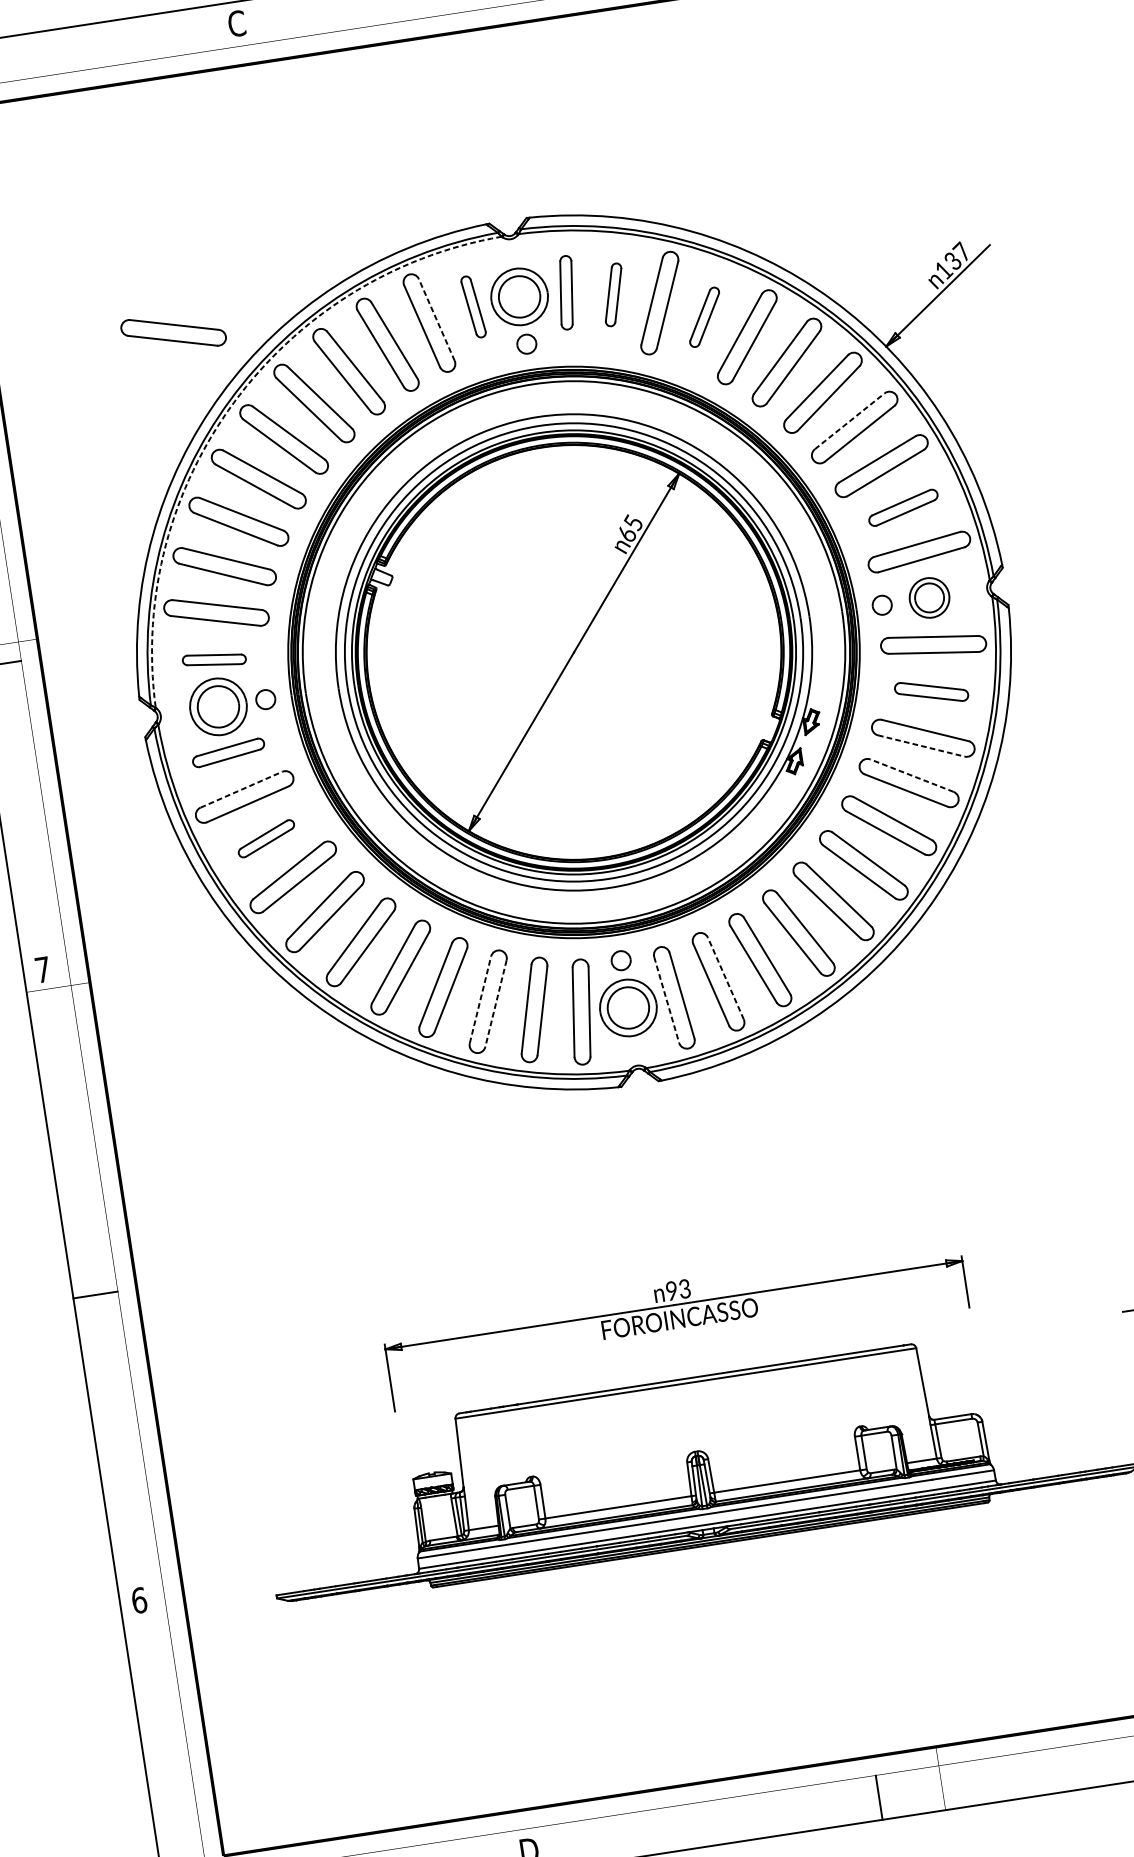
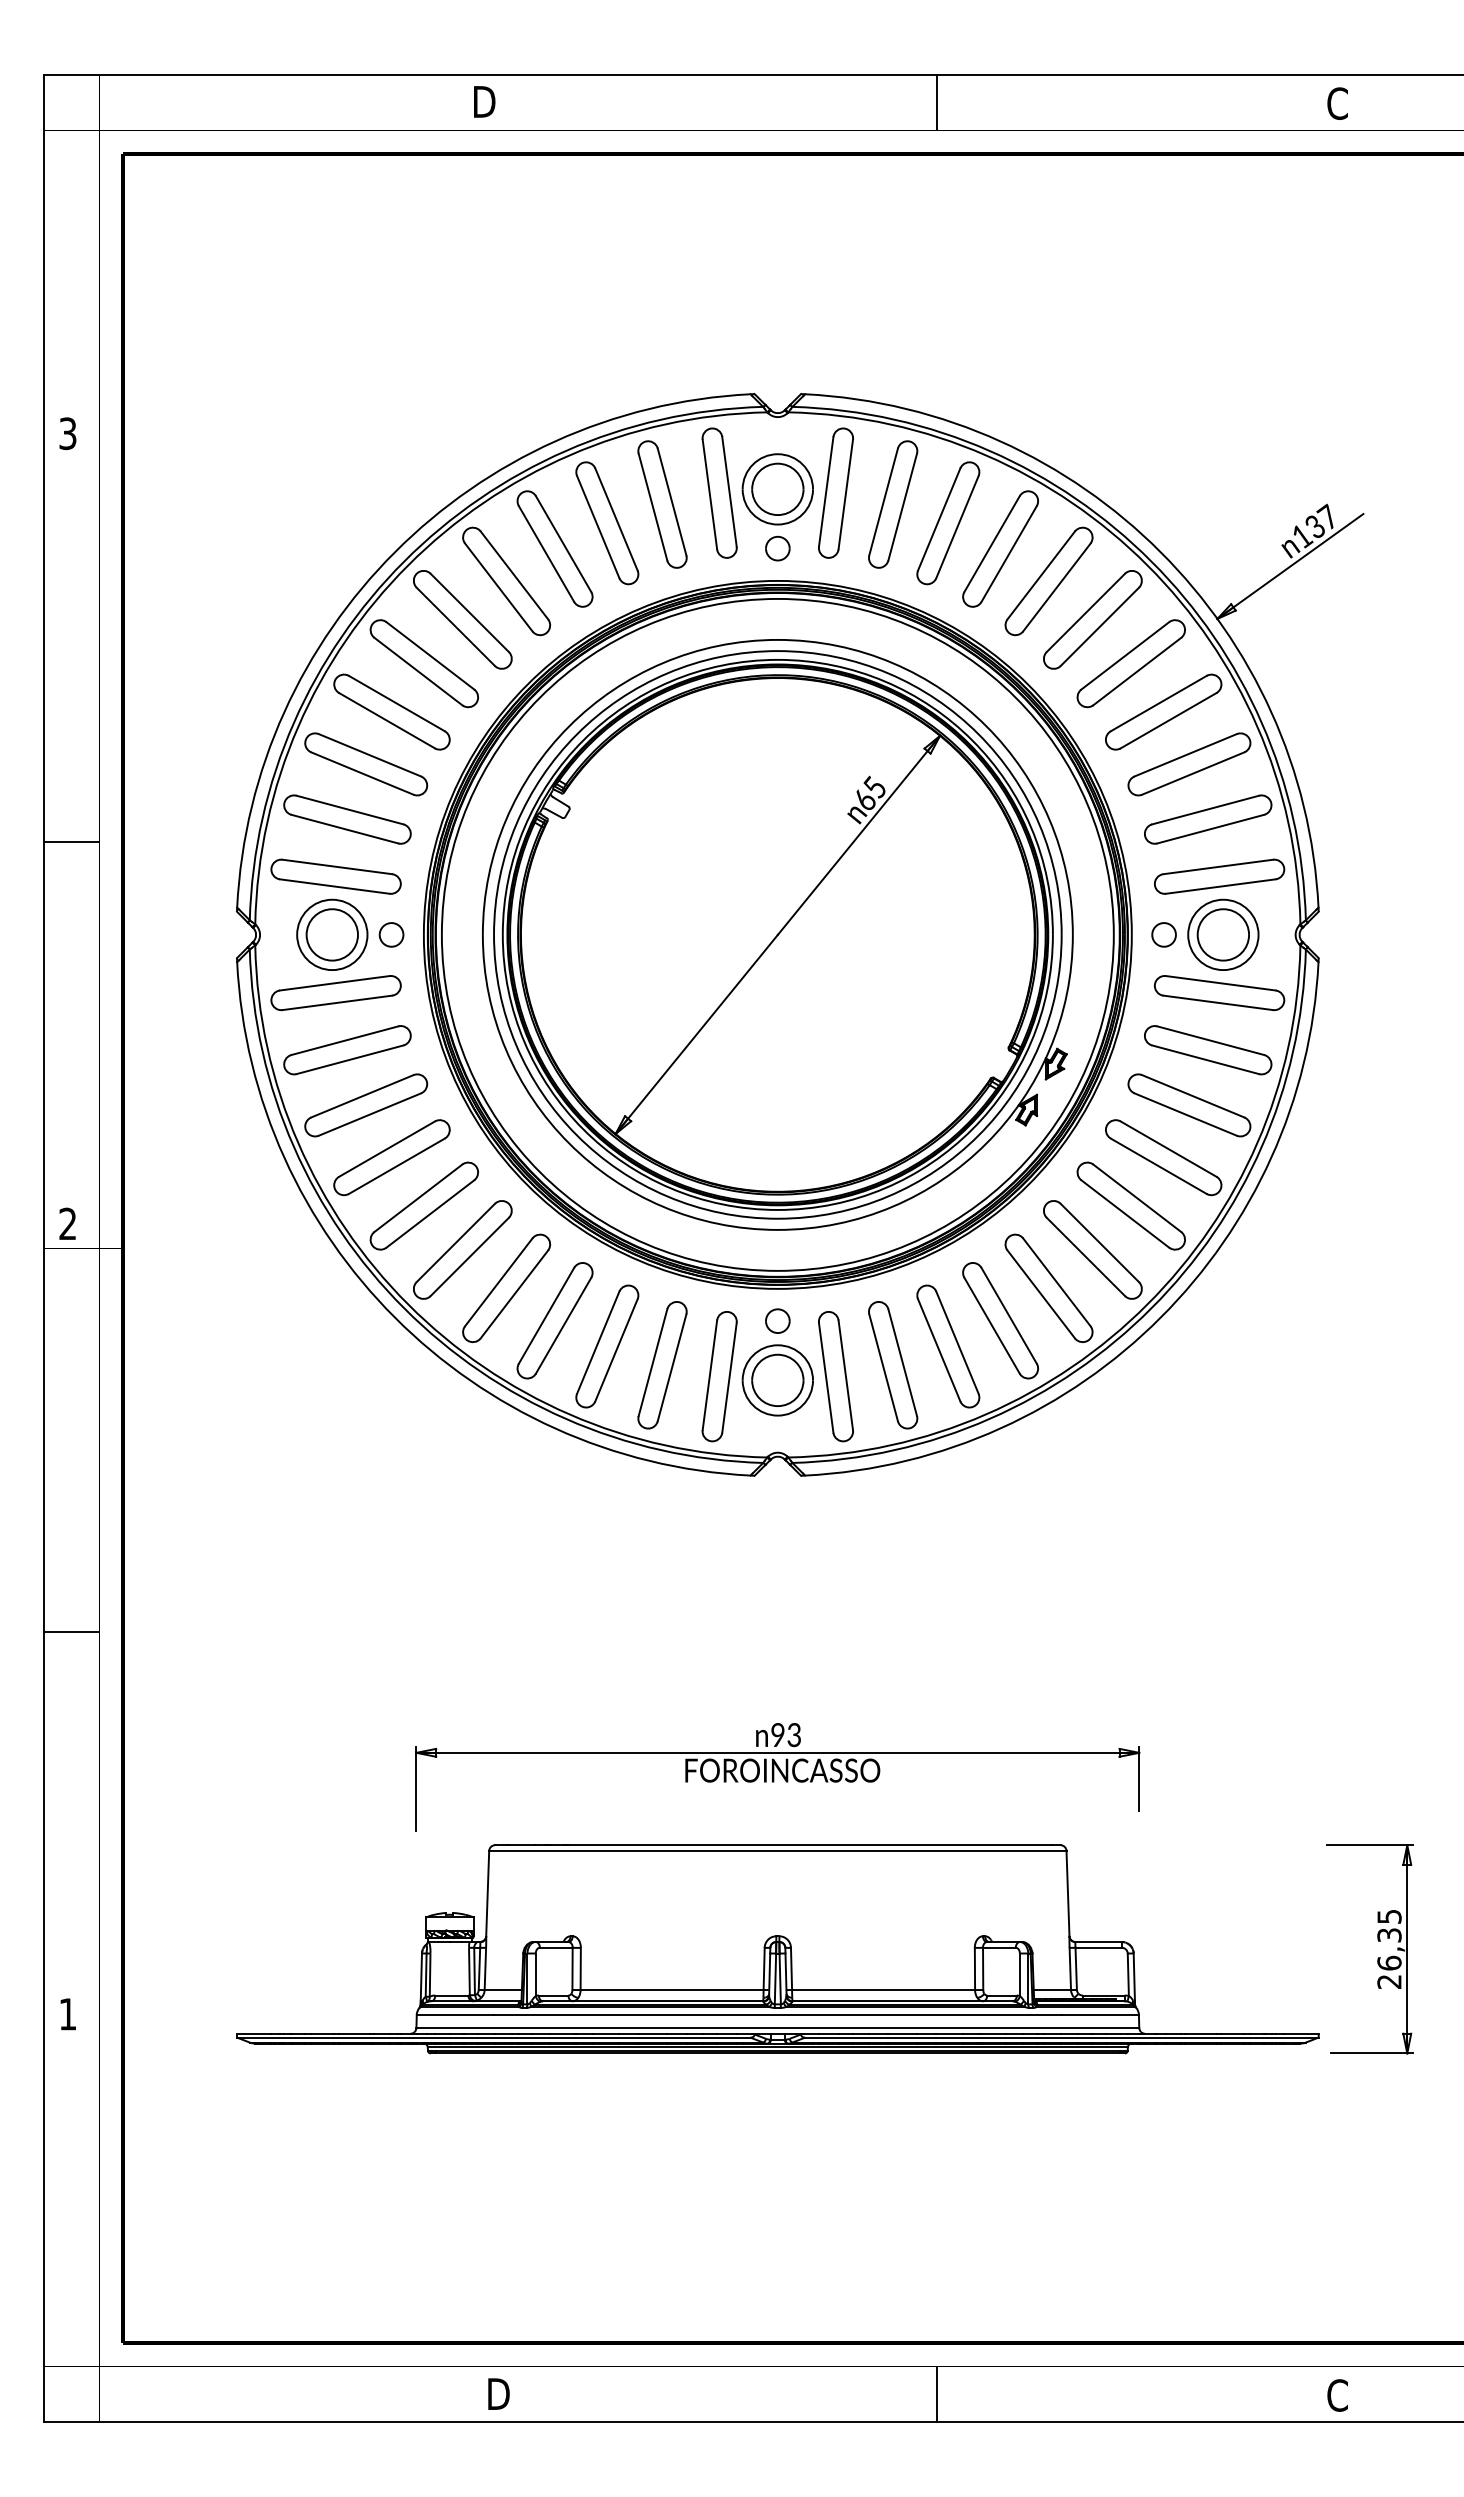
text: (237, 23) -> (483, 101), C -> D
part: (566, 292) -> (835, 492), size x1.43
part: (613, 294) -> (893, 504), size x1.67
part: (473, 306) -> (719, 492), size x1.67
part: (704, 316) -> (1000, 548), size x1.67
line: (436, 319) -> (671, 501), dashed -> solid
part: (173, 332) -> (347, 468), removed
arc: (234, 402) -> (408, 565), dashed -> solid
line: (850, 421) -> (1159, 703), dashed -> solid
part: (903, 507) -> (1208, 819), size x1.43
part: (929, 597) -> (1223, 934), size x1.43
part: (213, 659) -> (335, 876), size x1.67
part: (931, 692) -> (1208, 1050), size x1.43
line: (922, 745) -> (1186, 1114), dashed -> solid
part: (228, 753) -> (335, 993), size x1.43
line: (911, 775) -> (1168, 1148), dashed -> solid
line: (241, 789) -> (345, 1040), dashed -> solid
part: (266, 838) -> (366, 1105), size x1.67
text: (42, 969) -> (67, 1223), 7 -> 2
line: (725, 978) -> (902, 1362), dashed -> solid
line: (480, 999) -> (598, 1342), dashed -> solid
line: (667, 1000) -> (826, 1378), dashed -> solid
line: (496, 1003) -> (616, 1350), dashed -> solid
text: (138, 1600) -> (67, 2014), 6 -> 1

